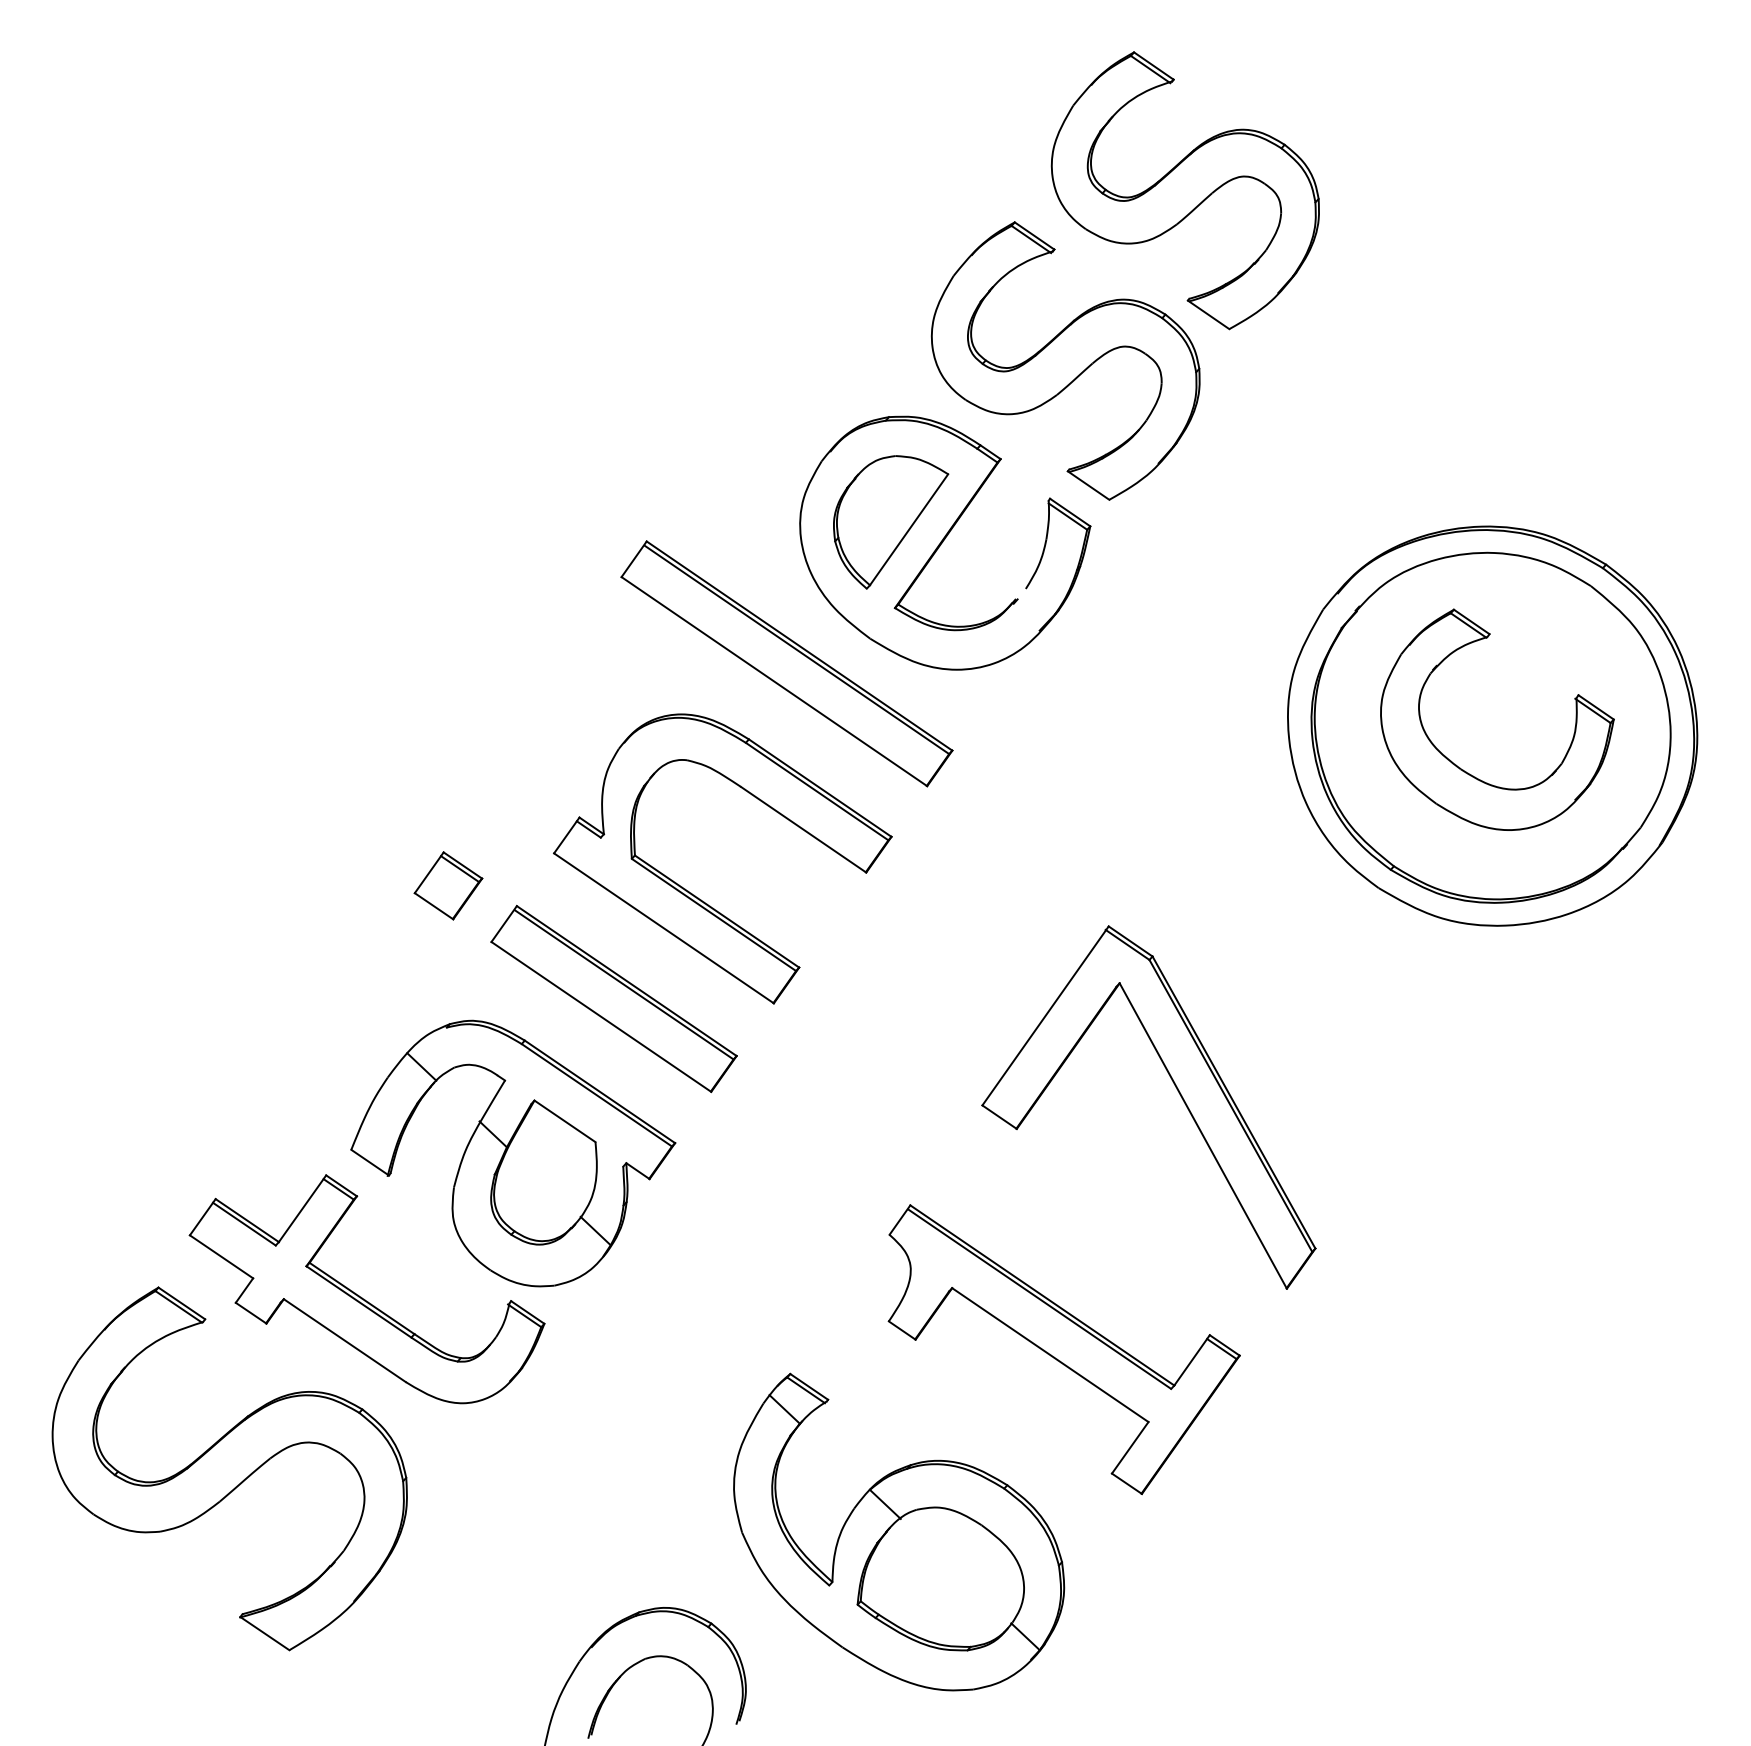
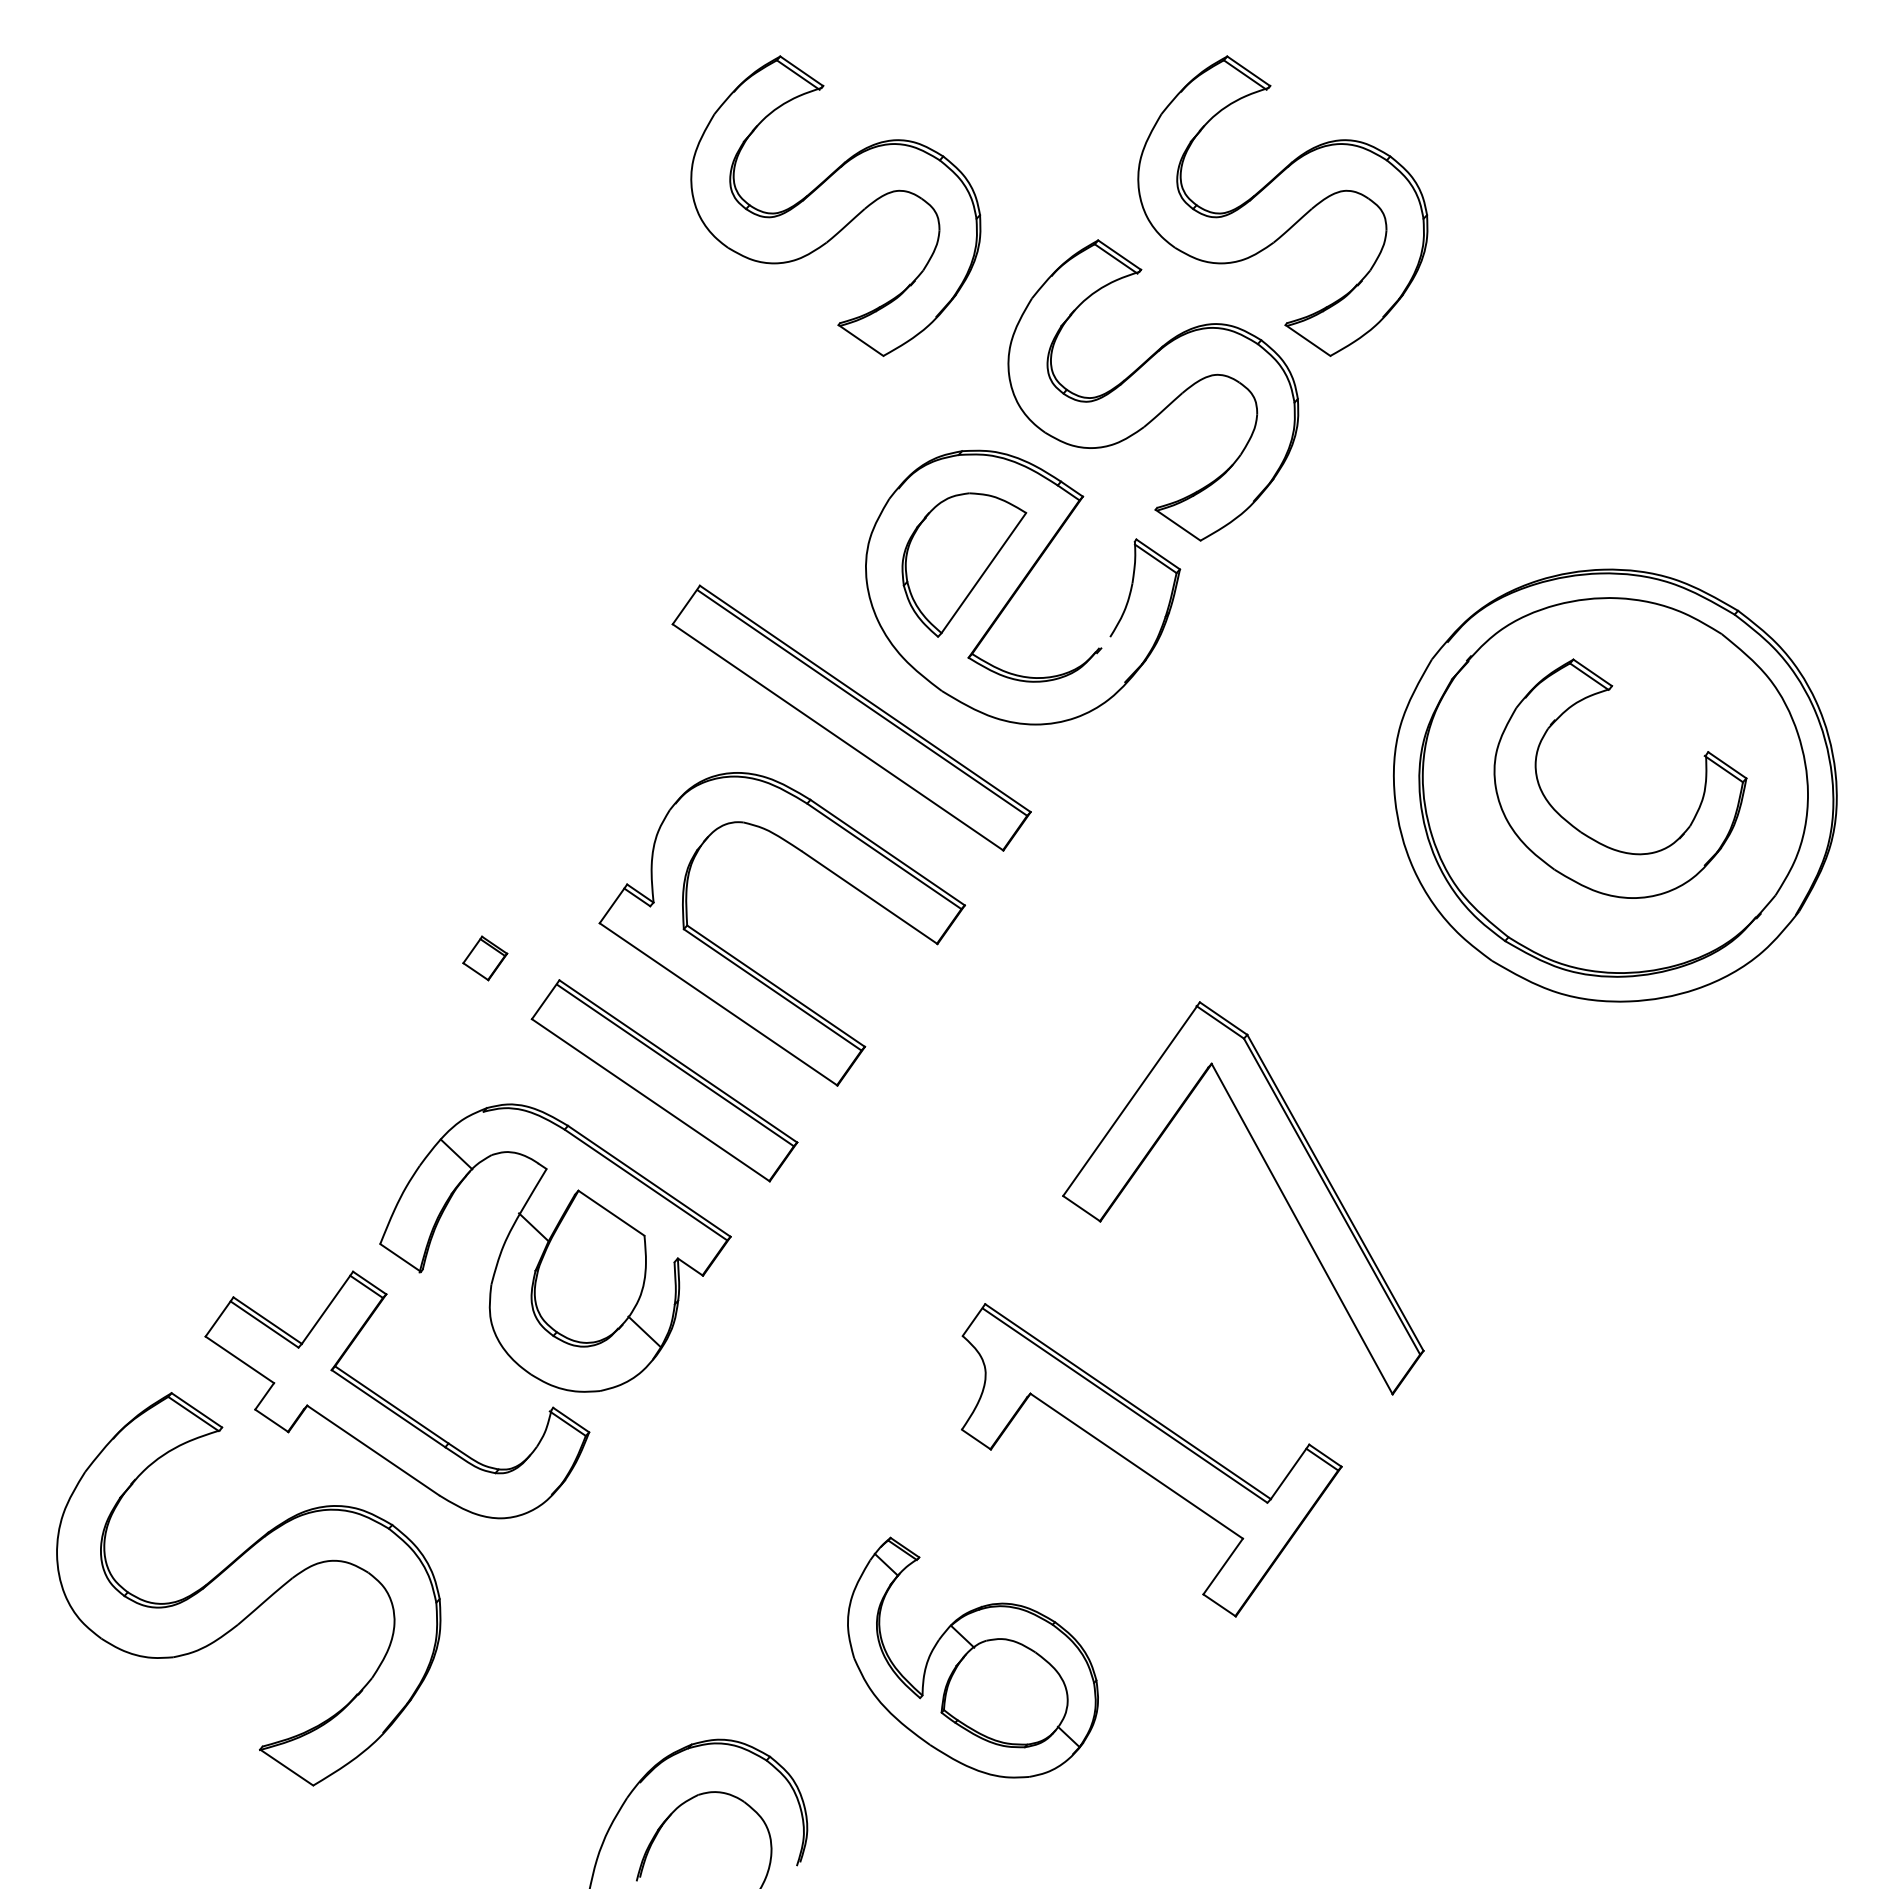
part: (772, 190) -> (835, 205), added
part: (447, 885) -> (484, 958), size x0.6
part: (898, 1531) -> (972, 1657), size x0.7

